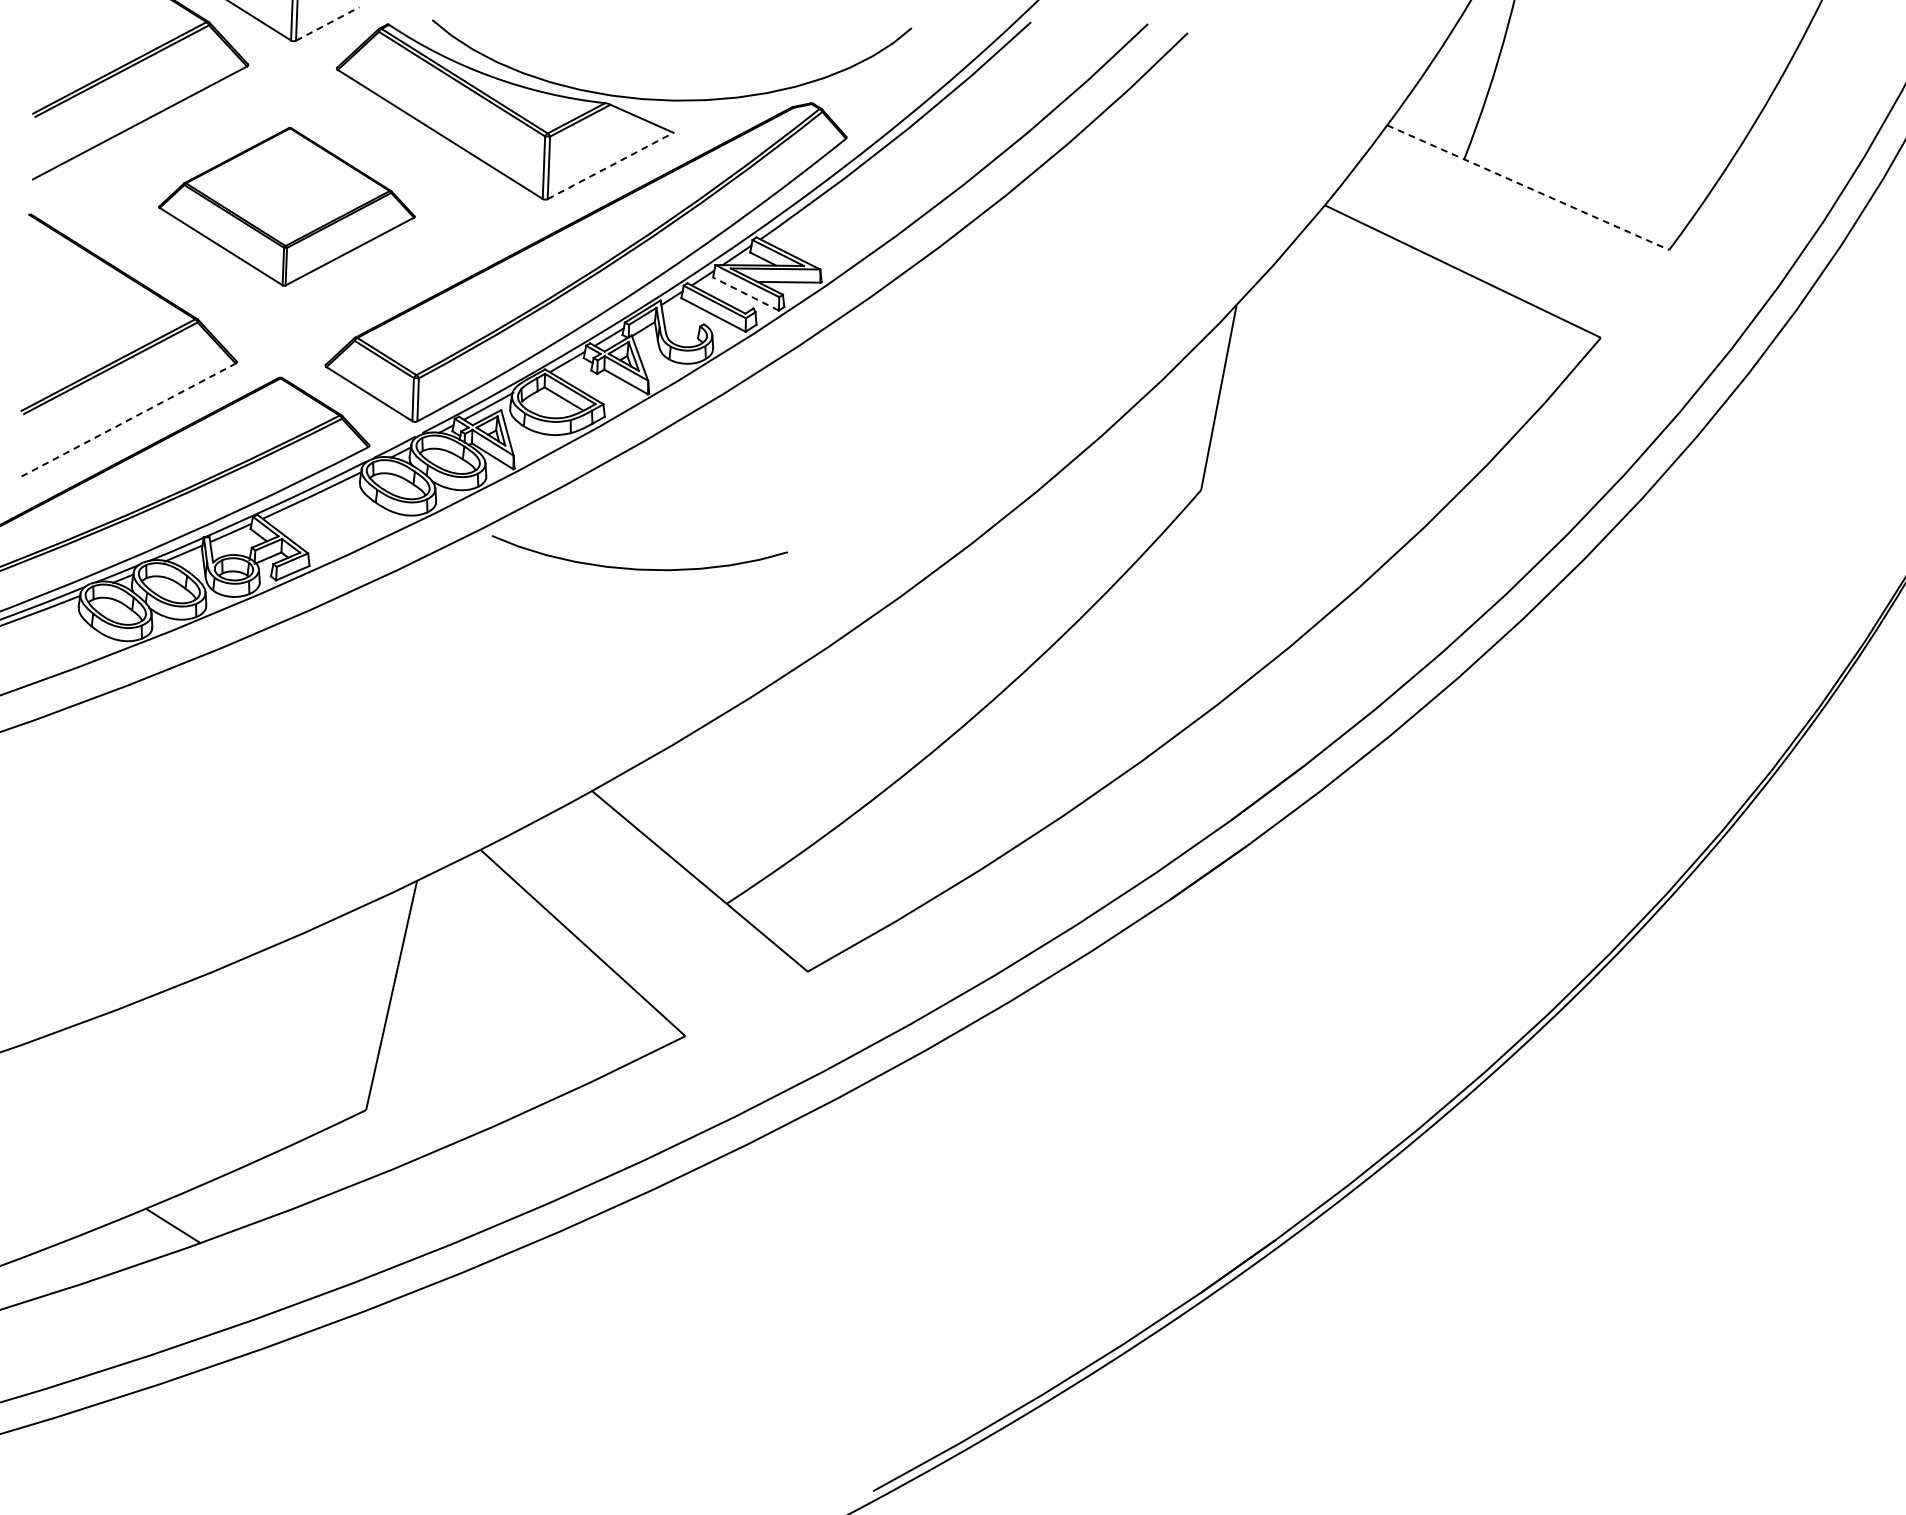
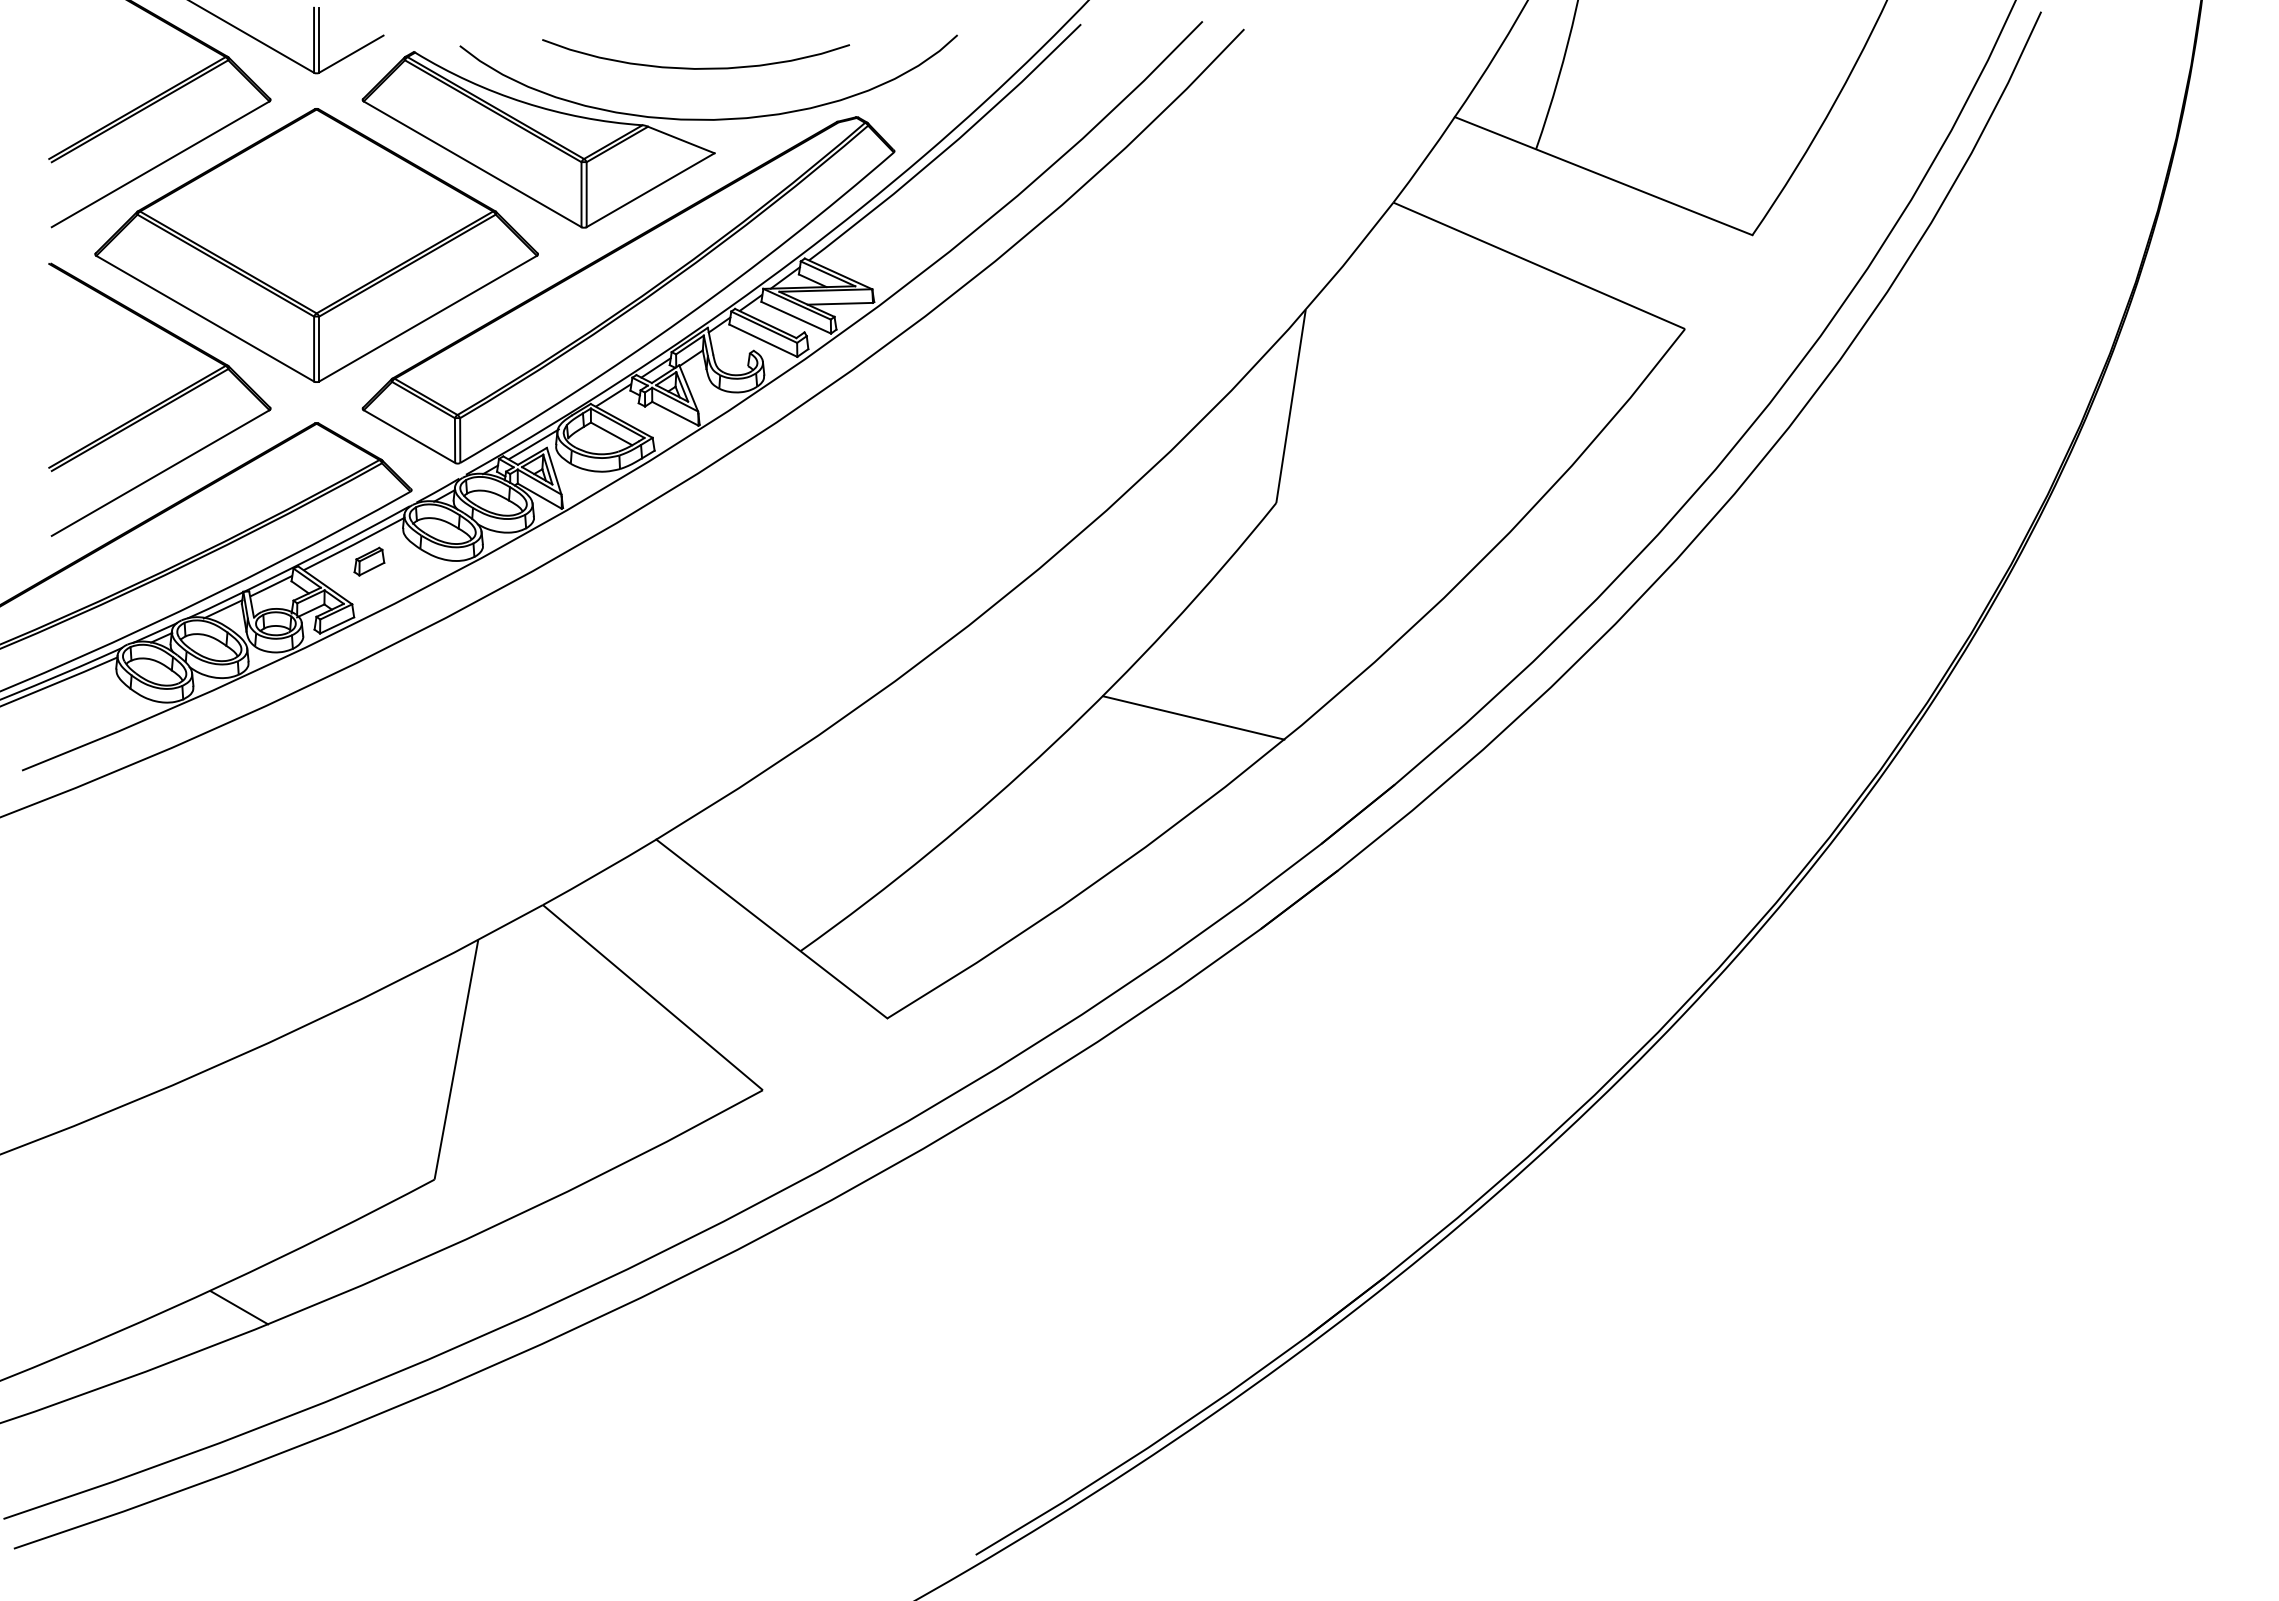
line: (327, 23) -> (351, 53), dashed -> solid
line: (610, 166) -> (650, 190), dashed -> solid
line: (1529, 188) -> (1604, 176), dashed -> solid
part: (287, 206) -> (316, 245), size x1.67
line: (745, 293) -> (795, 317), dashed -> solid
line: (128, 420) -> (160, 473), dashed -> solid
part: (326, 512) -> (369, 561), added
curve: (635, 568) -> (692, 67), moved
line: (1113, 693) -> (1193, 717), added

